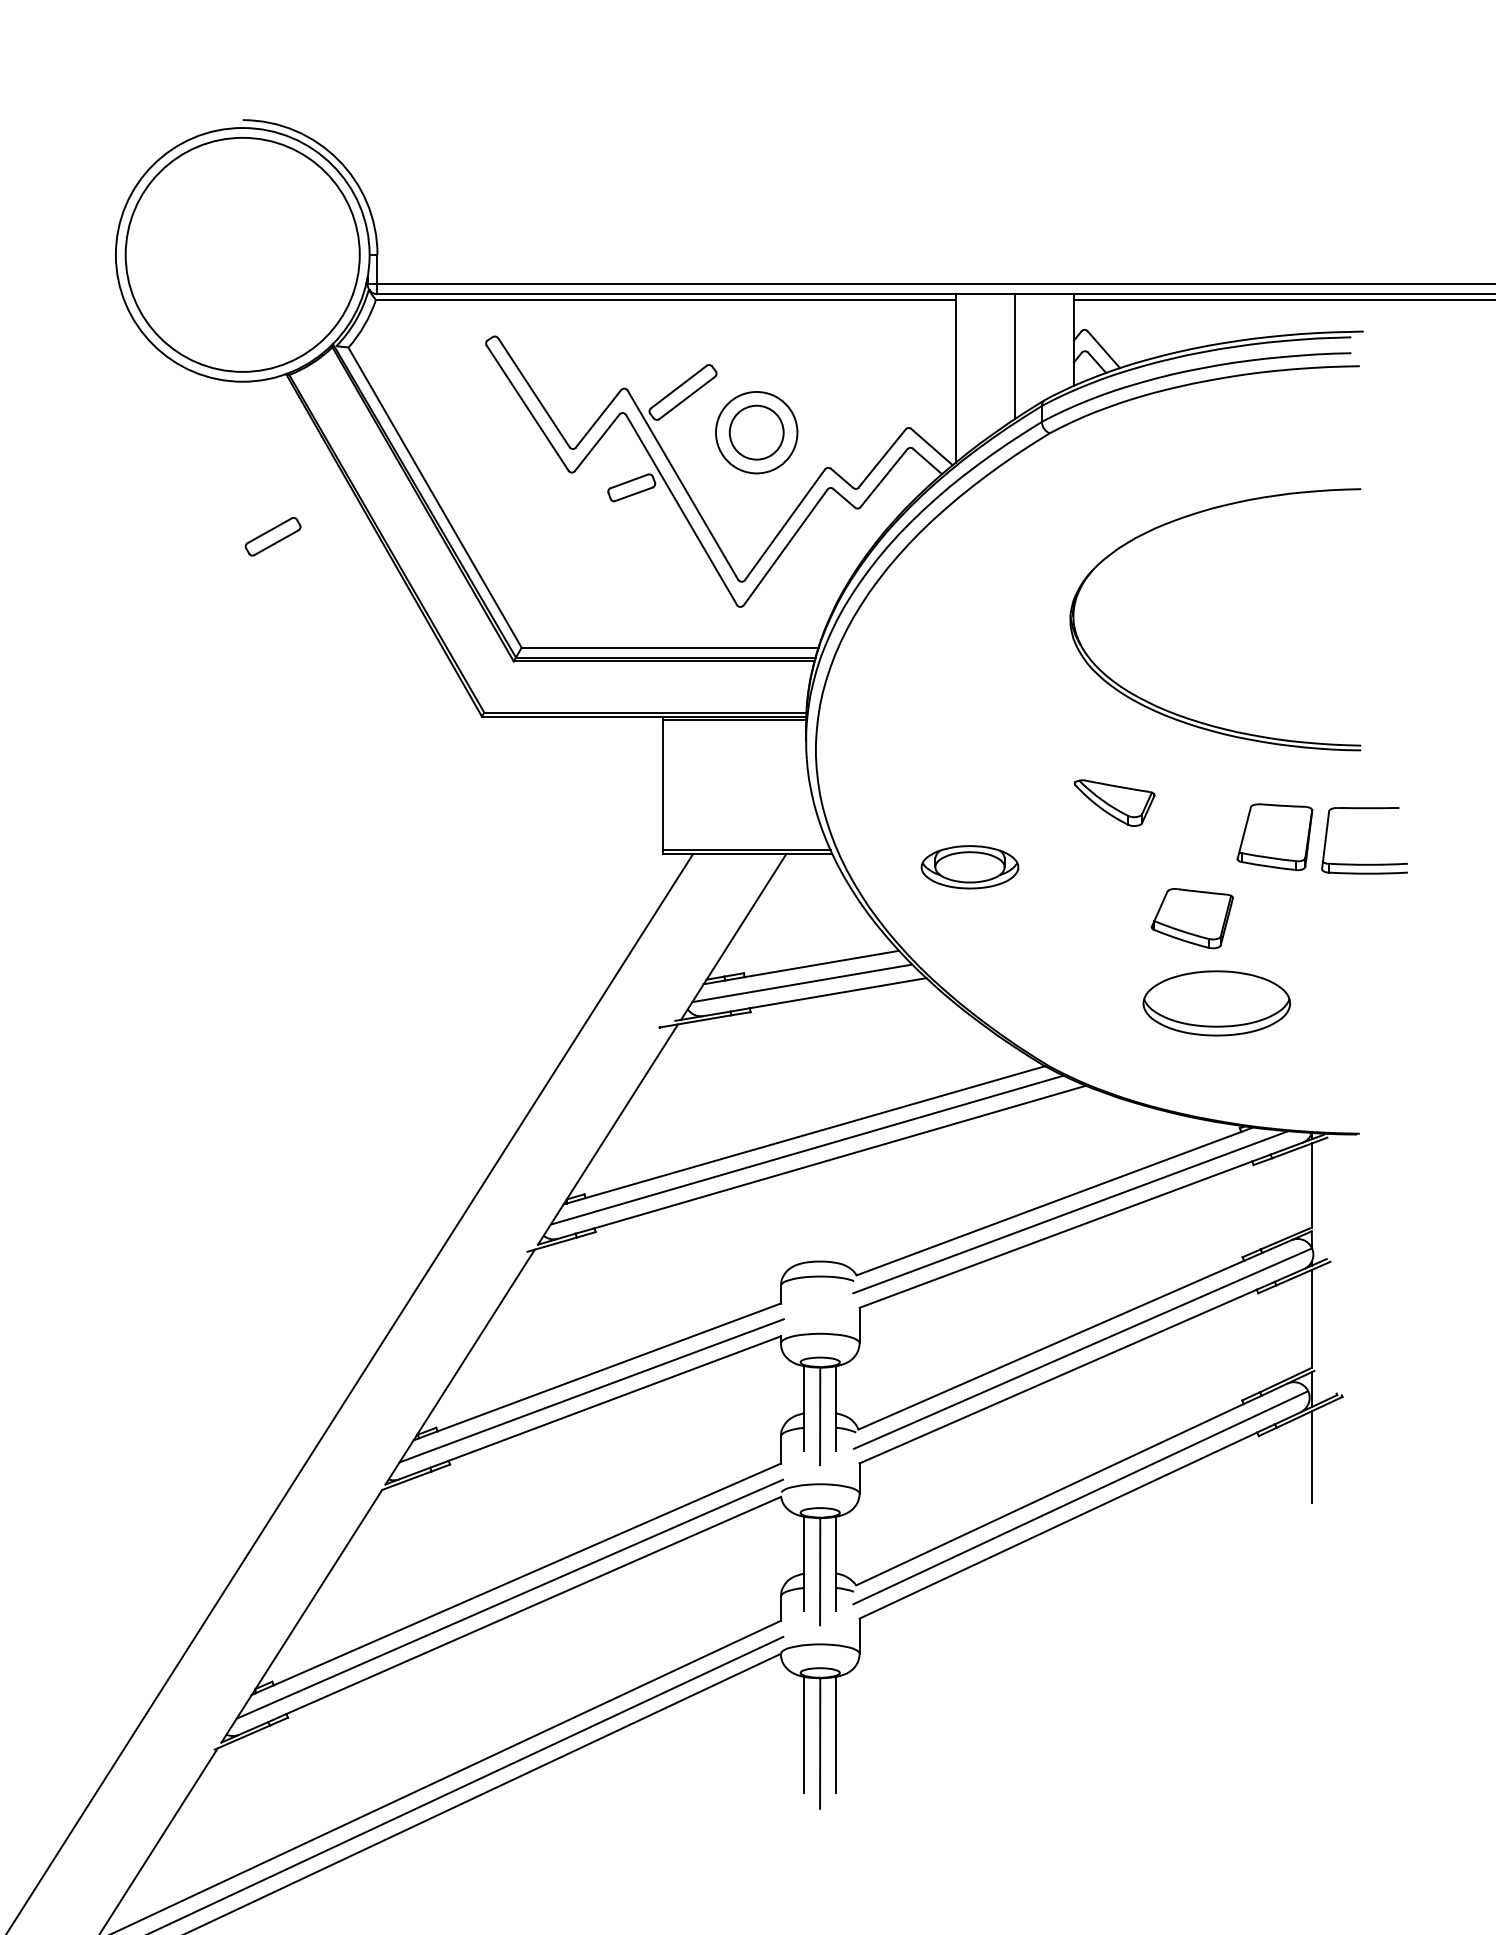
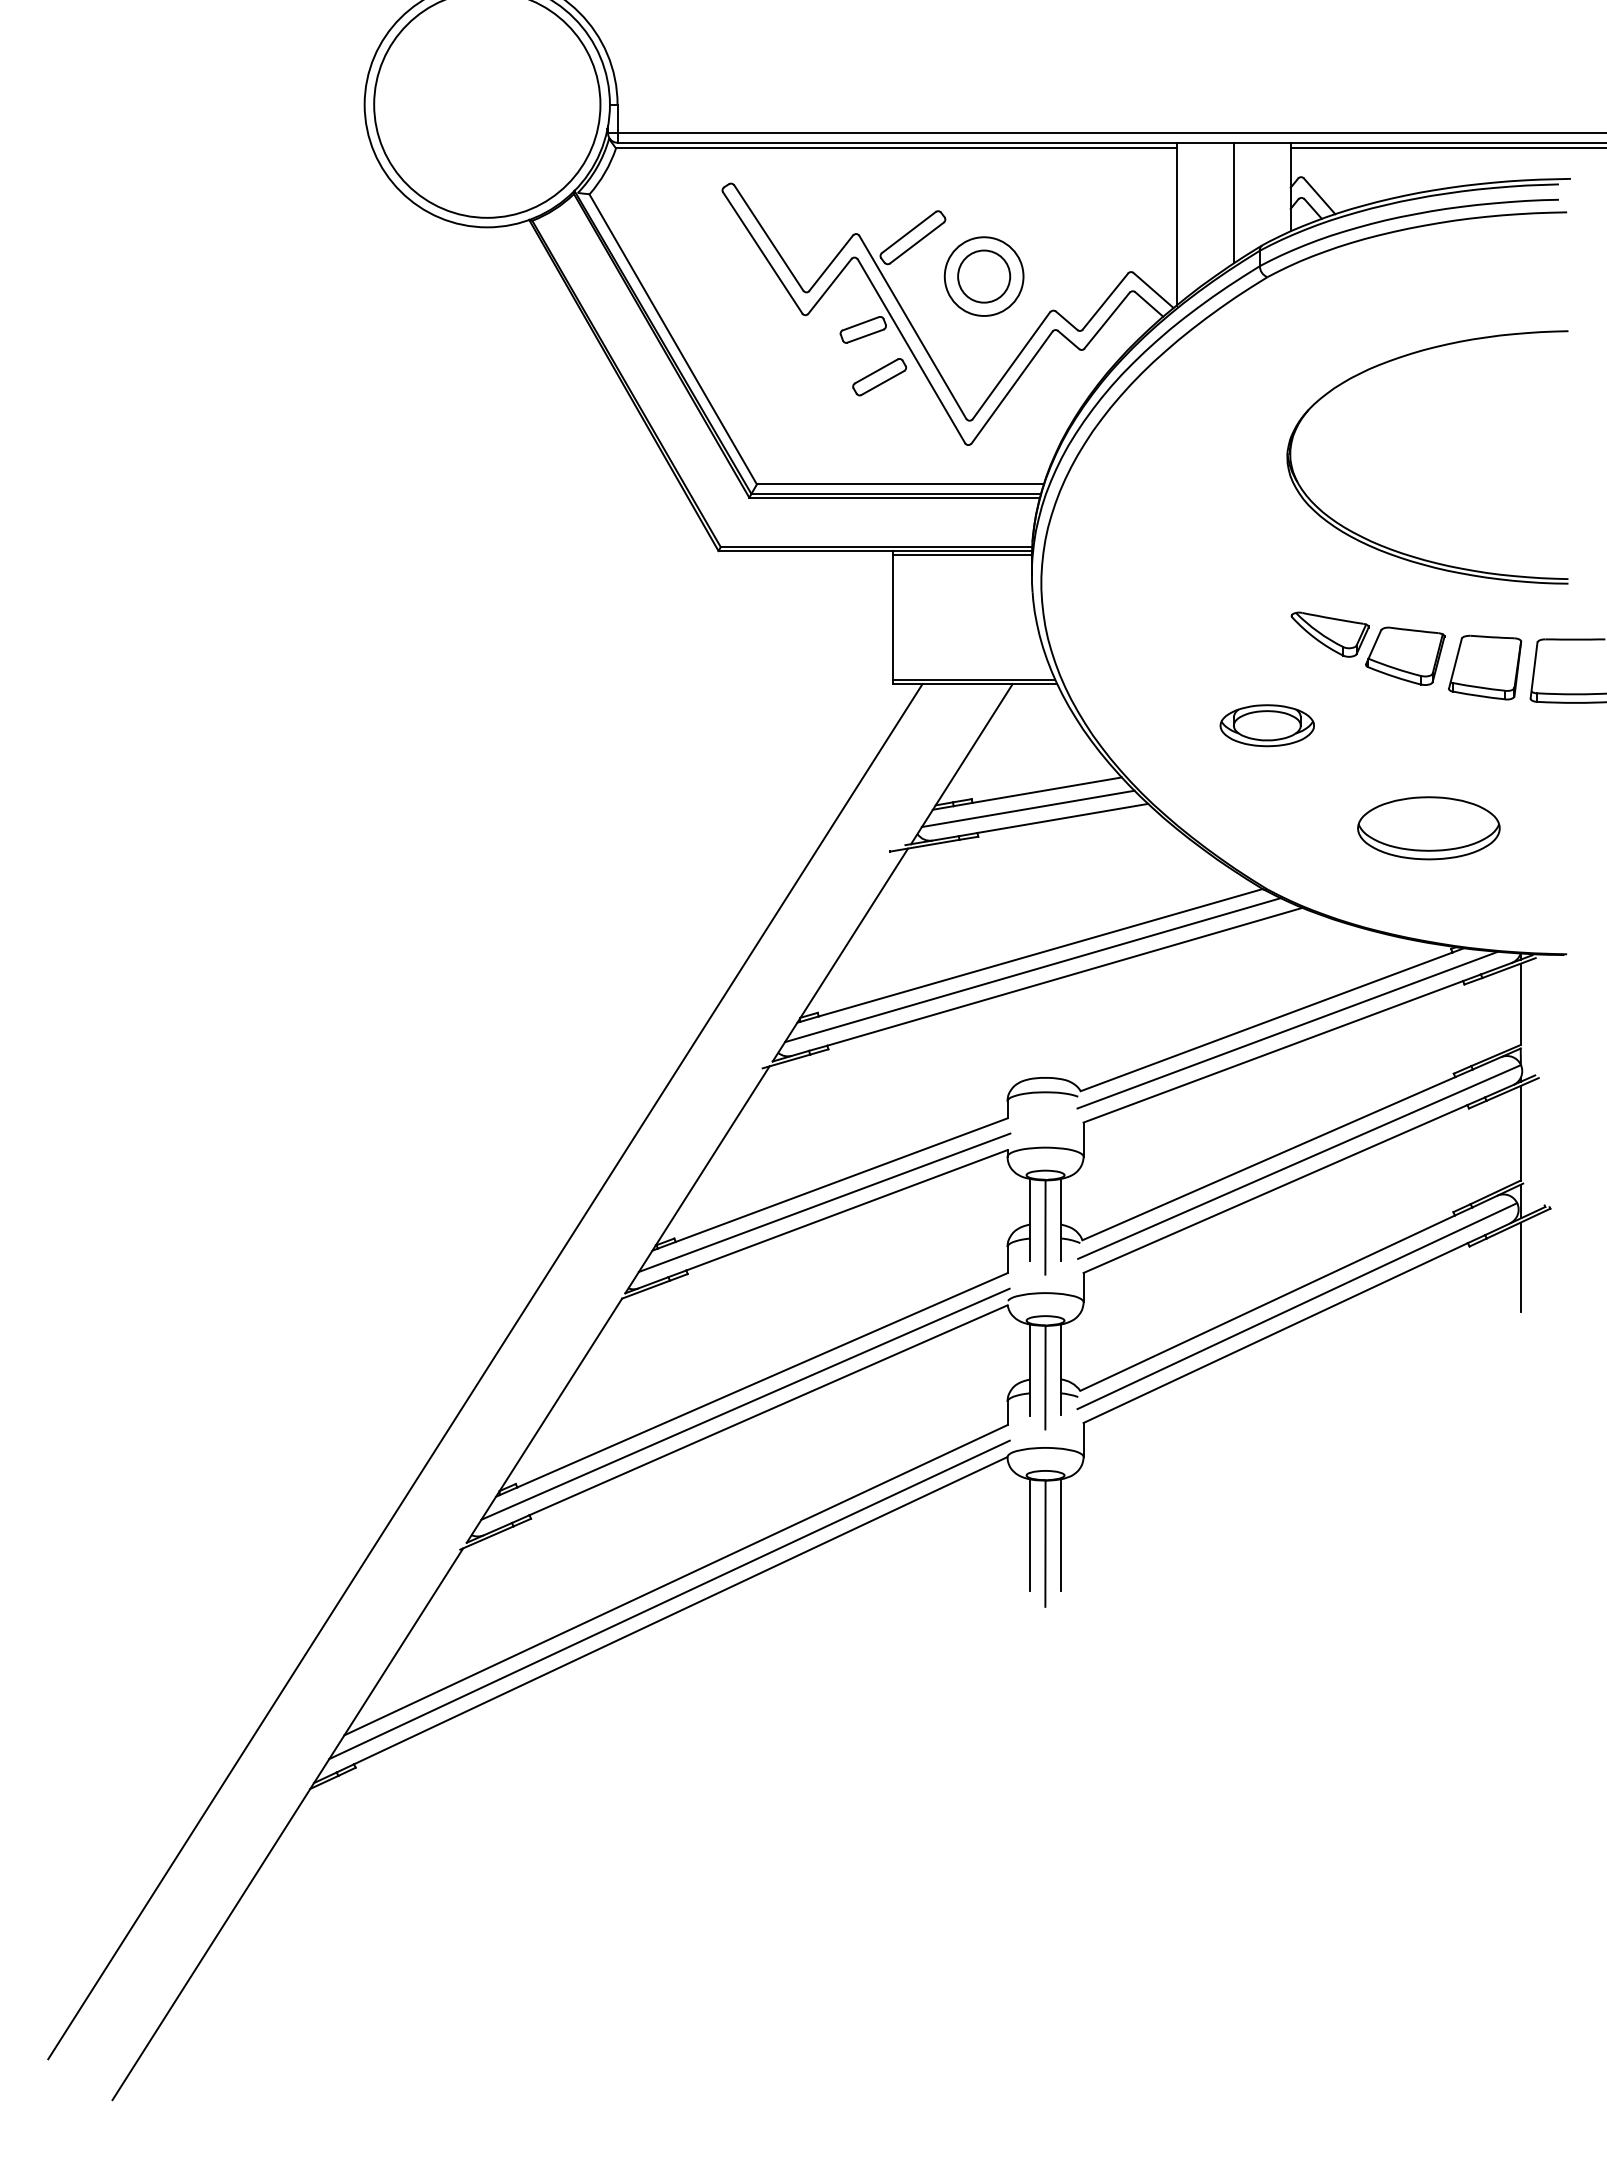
part: (272, 537) -> (879, 377), moved
part: (969, 867) -> (1266, 725), moved
part: (1192, 917) -> (1405, 655), moved

